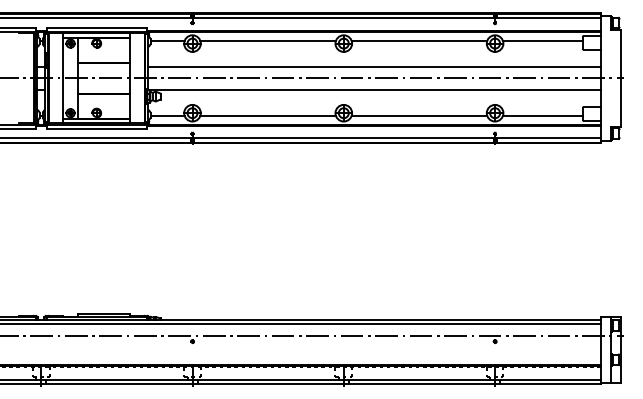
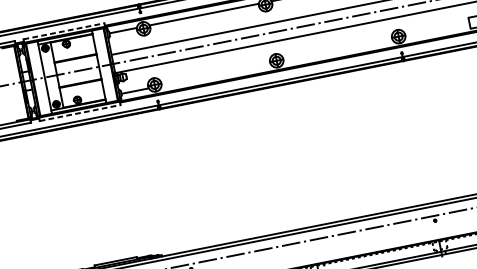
line: (97, 27) -> (64, 31), solid -> dashed
line: (267, 115) -> (215, 74), removed
line: (419, 115) -> (338, 50), removed
line: (542, 115) -> (437, 30), removed
line: (97, 129) -> (80, 113), solid -> dashed

